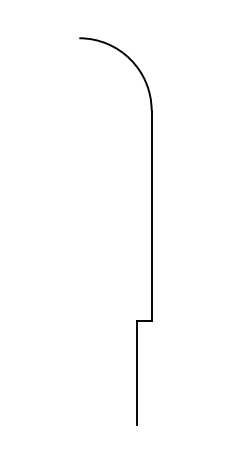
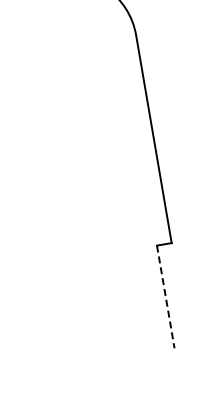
line: (136, 373) -> (165, 297), solid -> dashed

